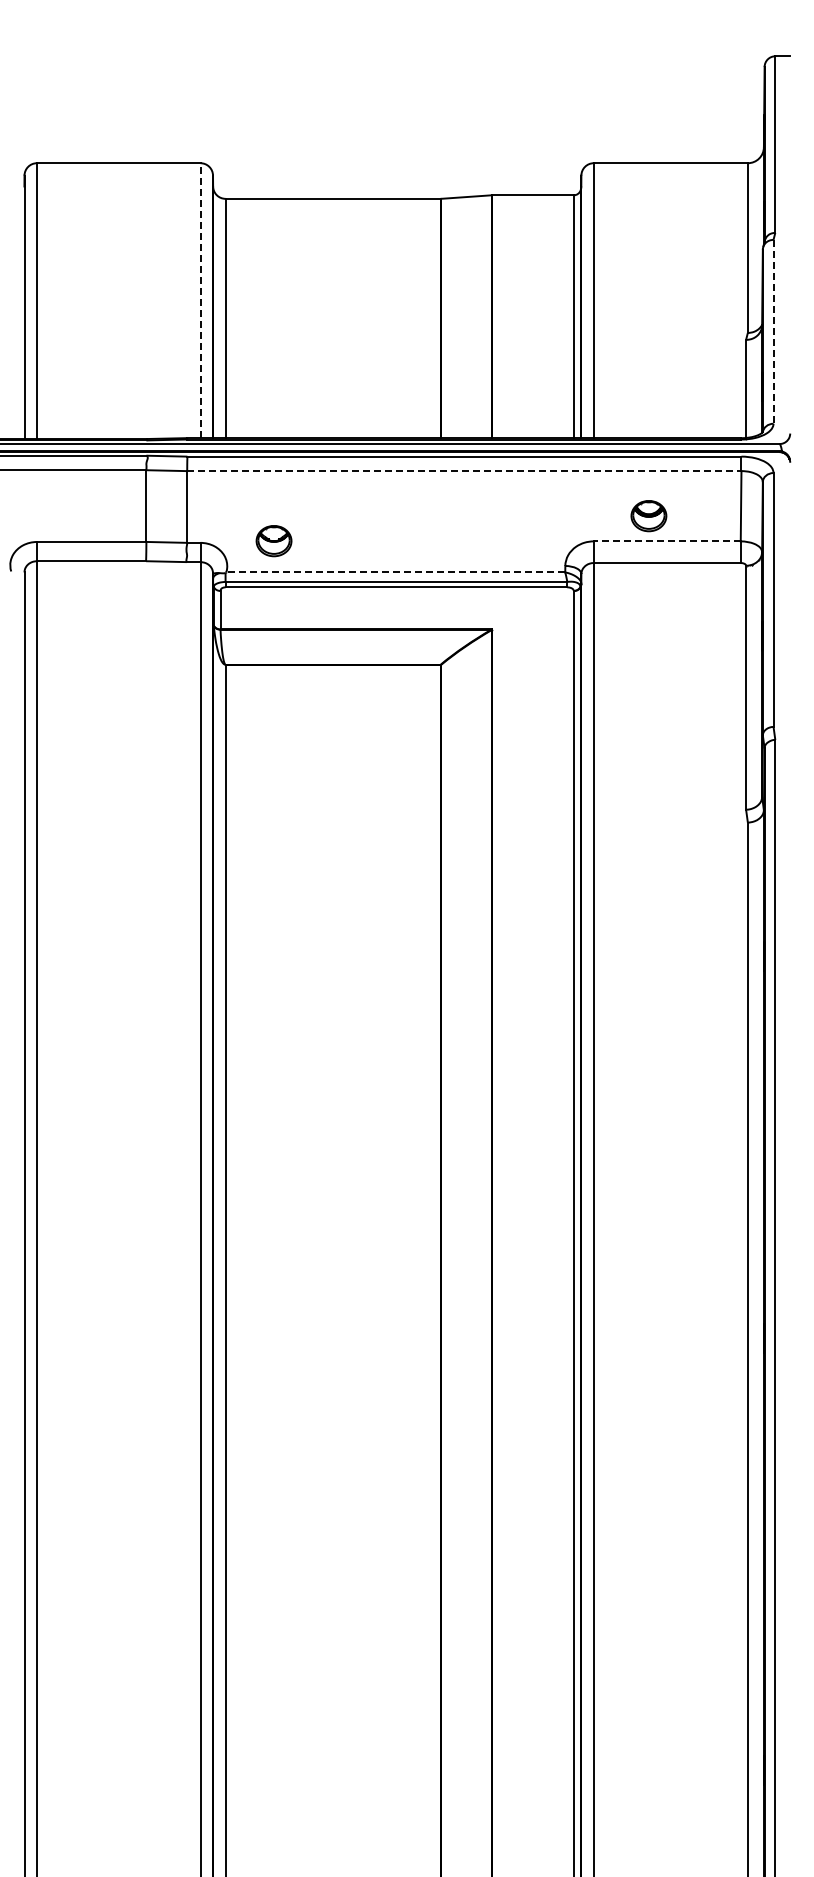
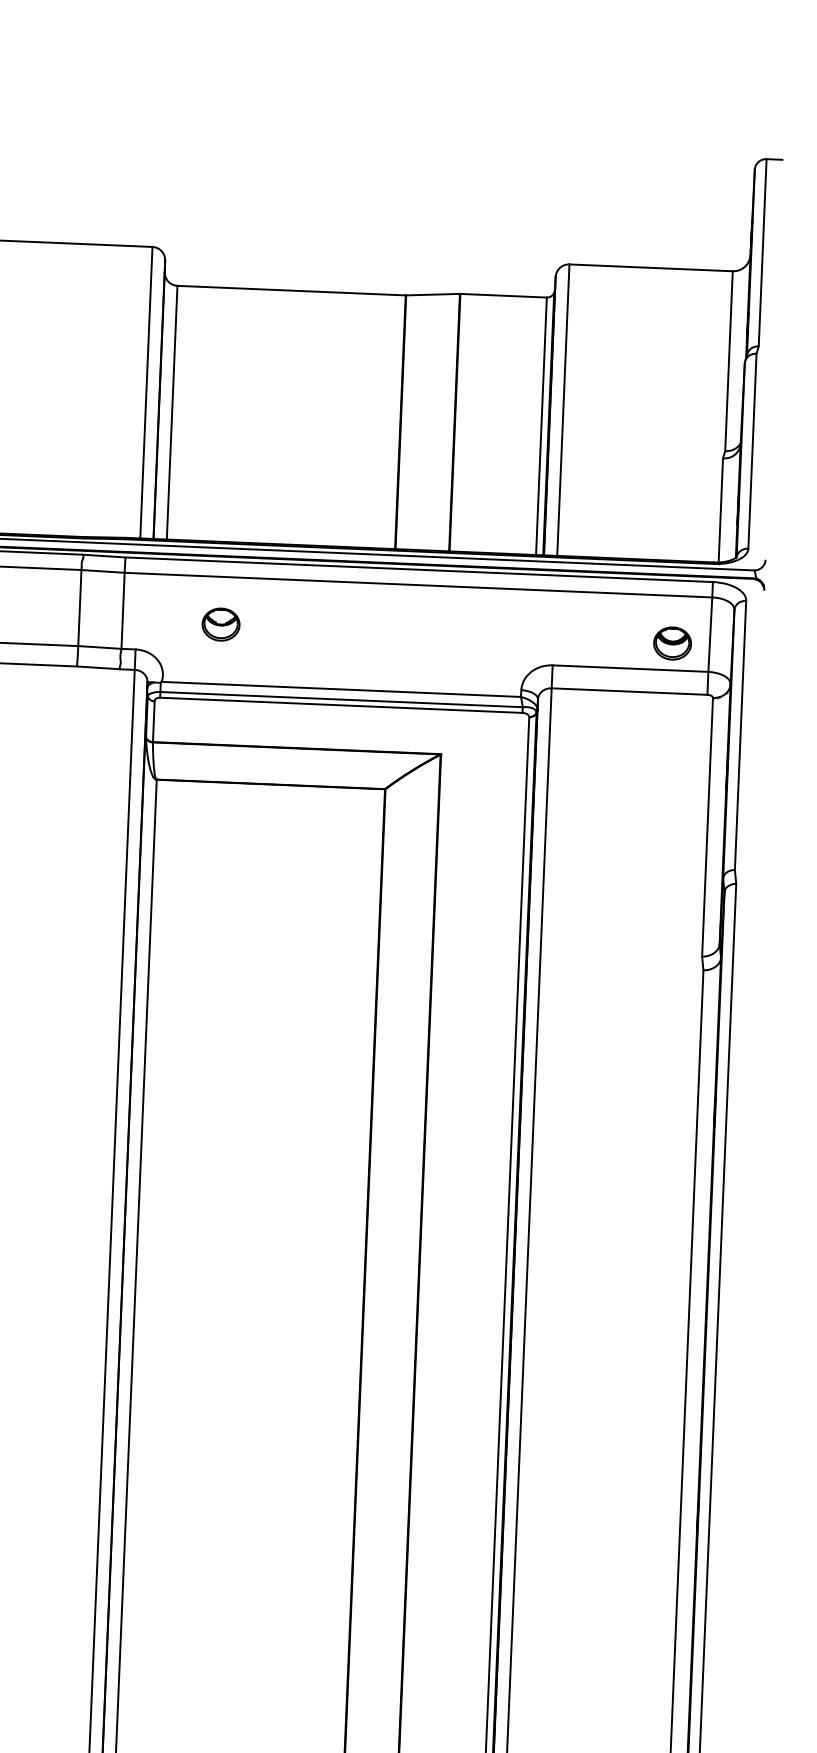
line: (200, 300) -> (146, 392), dashed -> solid
line: (773, 331) -> (752, 450), dashed -> solid
line: (464, 471) -> (418, 585), dashed -> solid
part: (648, 516) -> (672, 643), moved
part: (273, 541) -> (220, 625), moved
line: (666, 541) -> (629, 668), dashed -> solid
line: (395, 572) -> (340, 689), dashed -> solid

